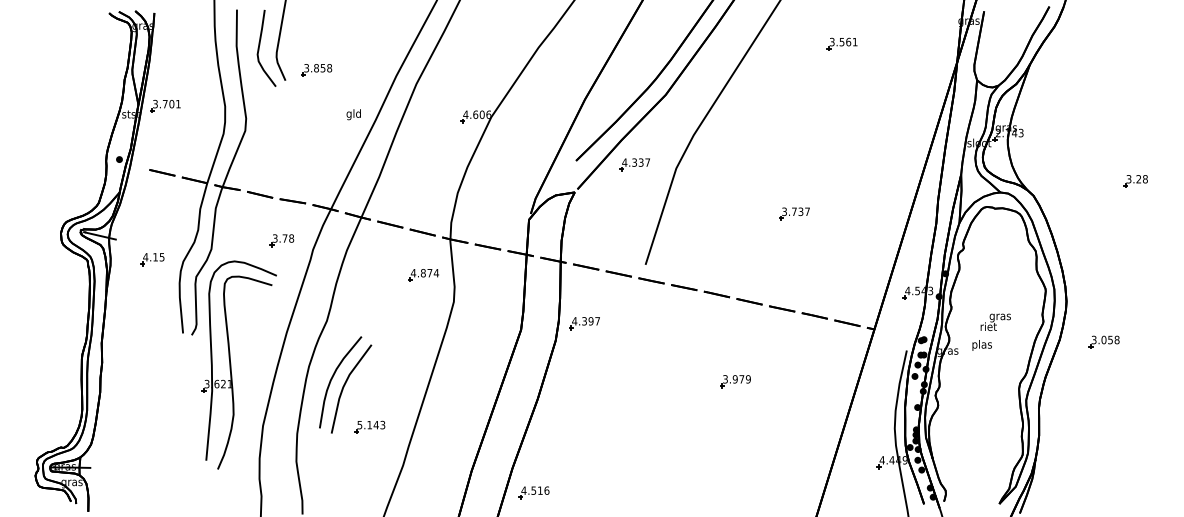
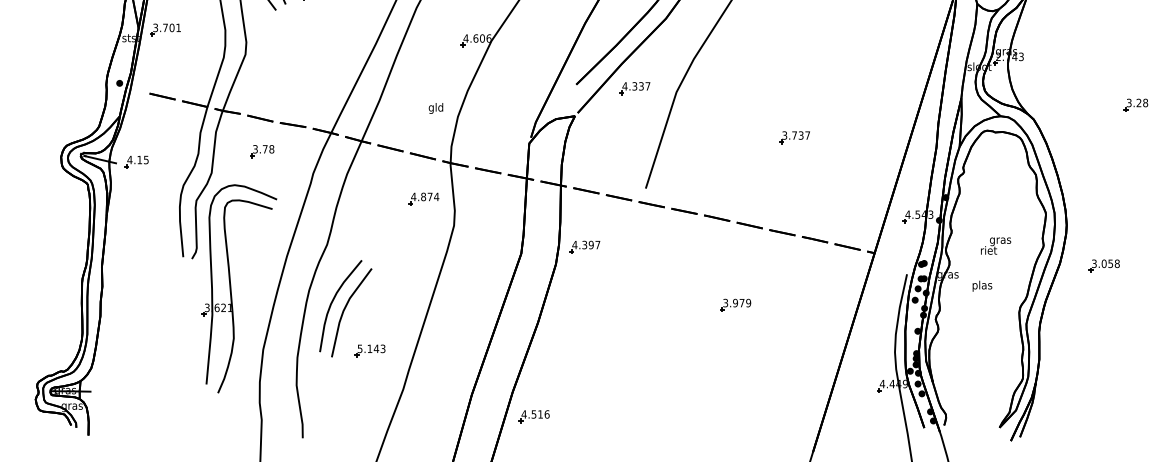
text: (353, 114) -> (435, 108), moved
part: (281, 240) -> (261, 151), moved
part: (152, 259) -> (136, 162), moved
text: (981, 345) -> (981, 286), moved

